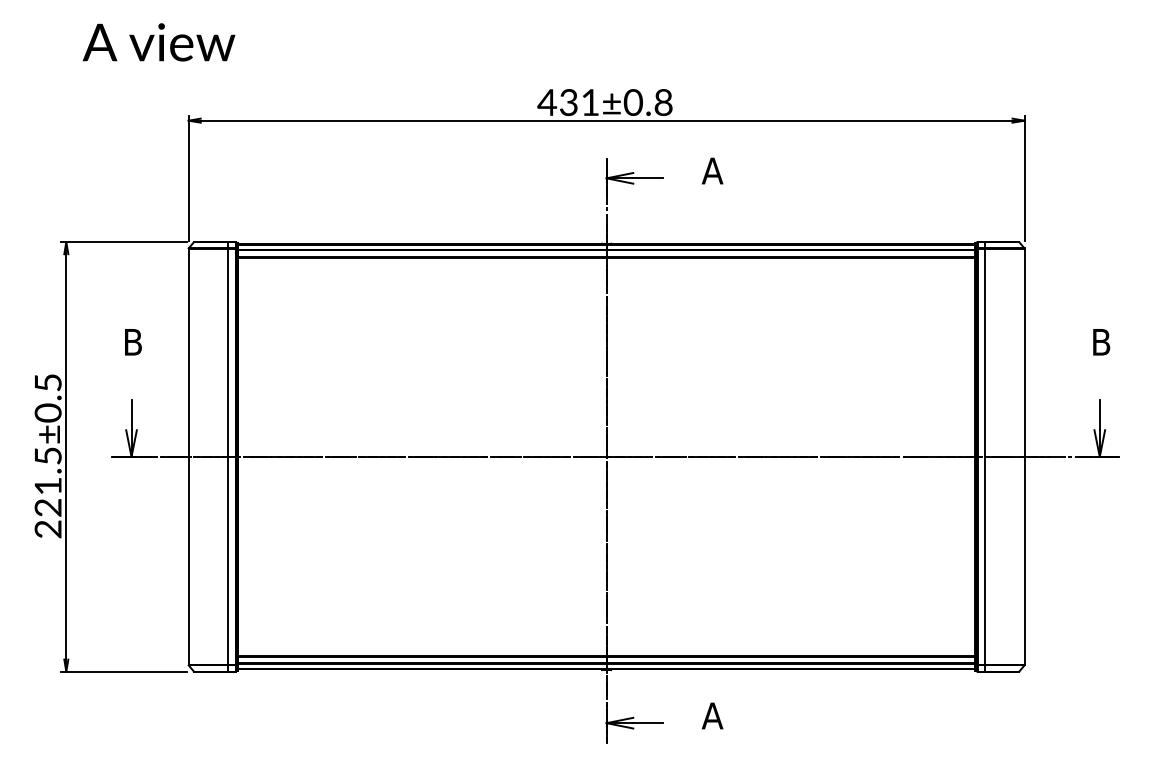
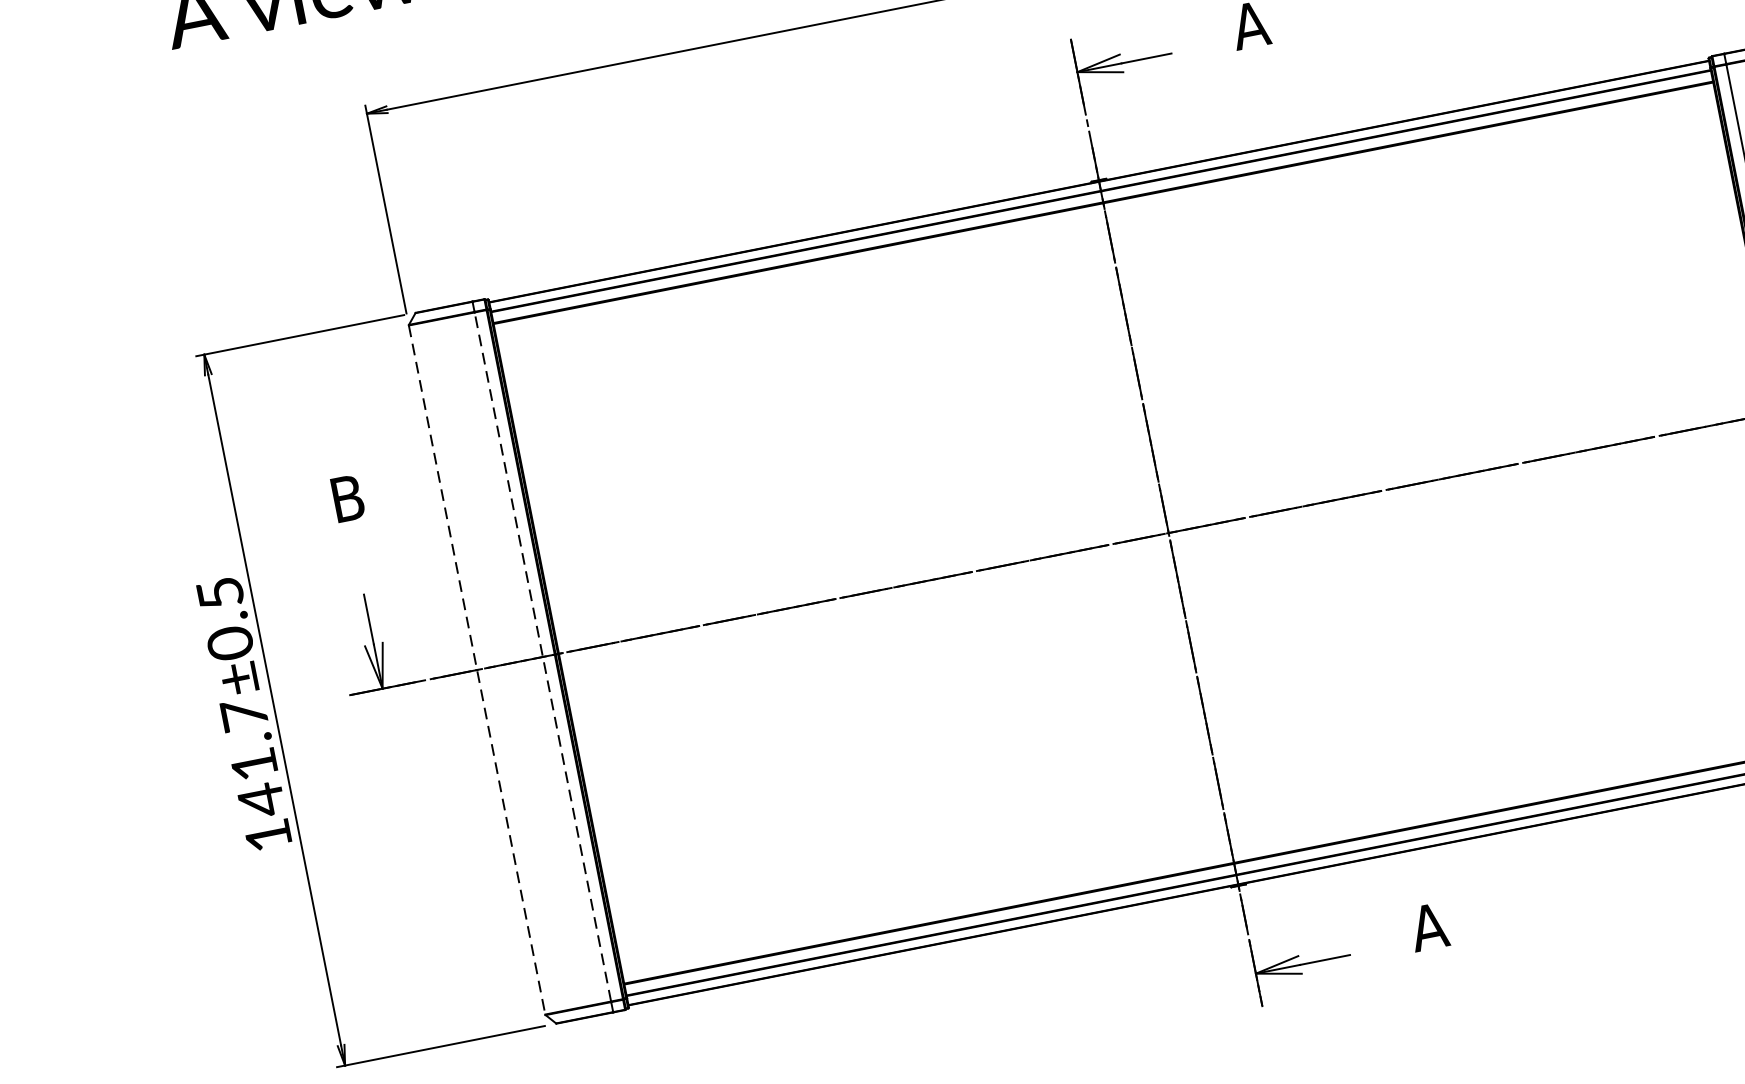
line: (228, 456) -> (542, 656), solid -> dashed
line: (188, 457) -> (477, 671), solid -> dashed
text: (47, 492) -> (255, 775), 221.5±0.5 -> 141.7±0.5

